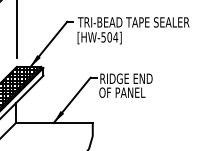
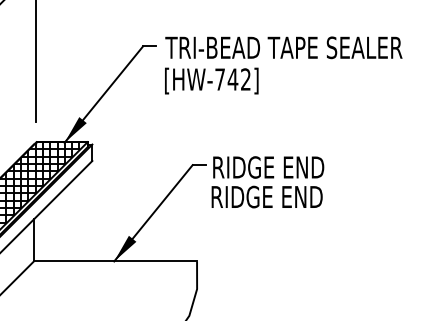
text: (109, 37) -> (232, 79), [HW-504] -> [HW-742]
text: (125, 92) -> (266, 196), OF PANEL -> RIDGE END

